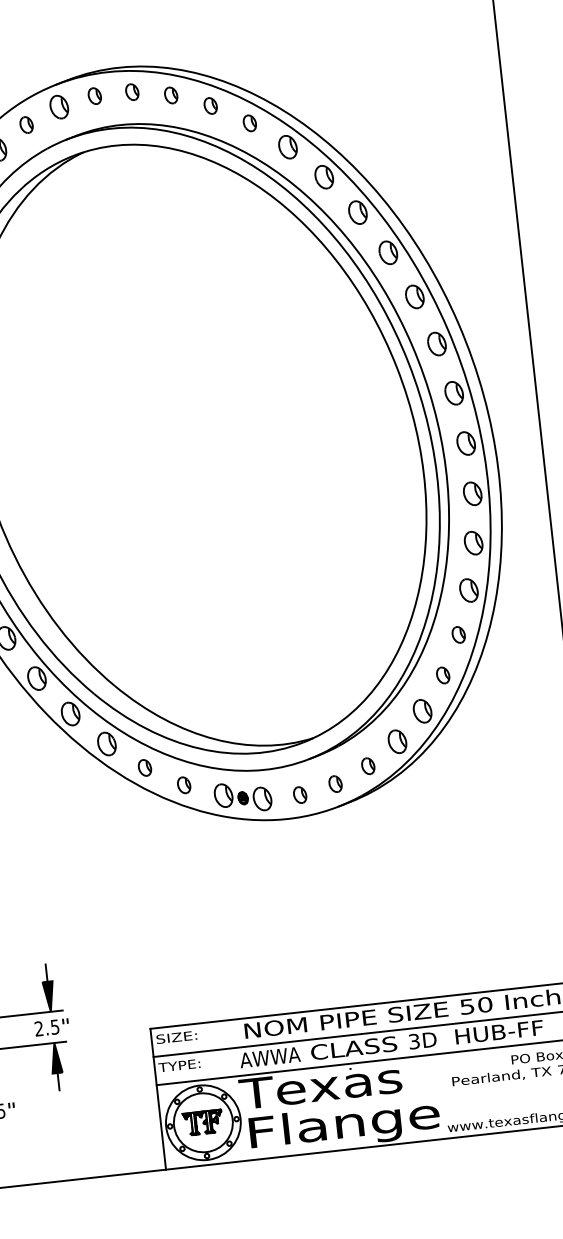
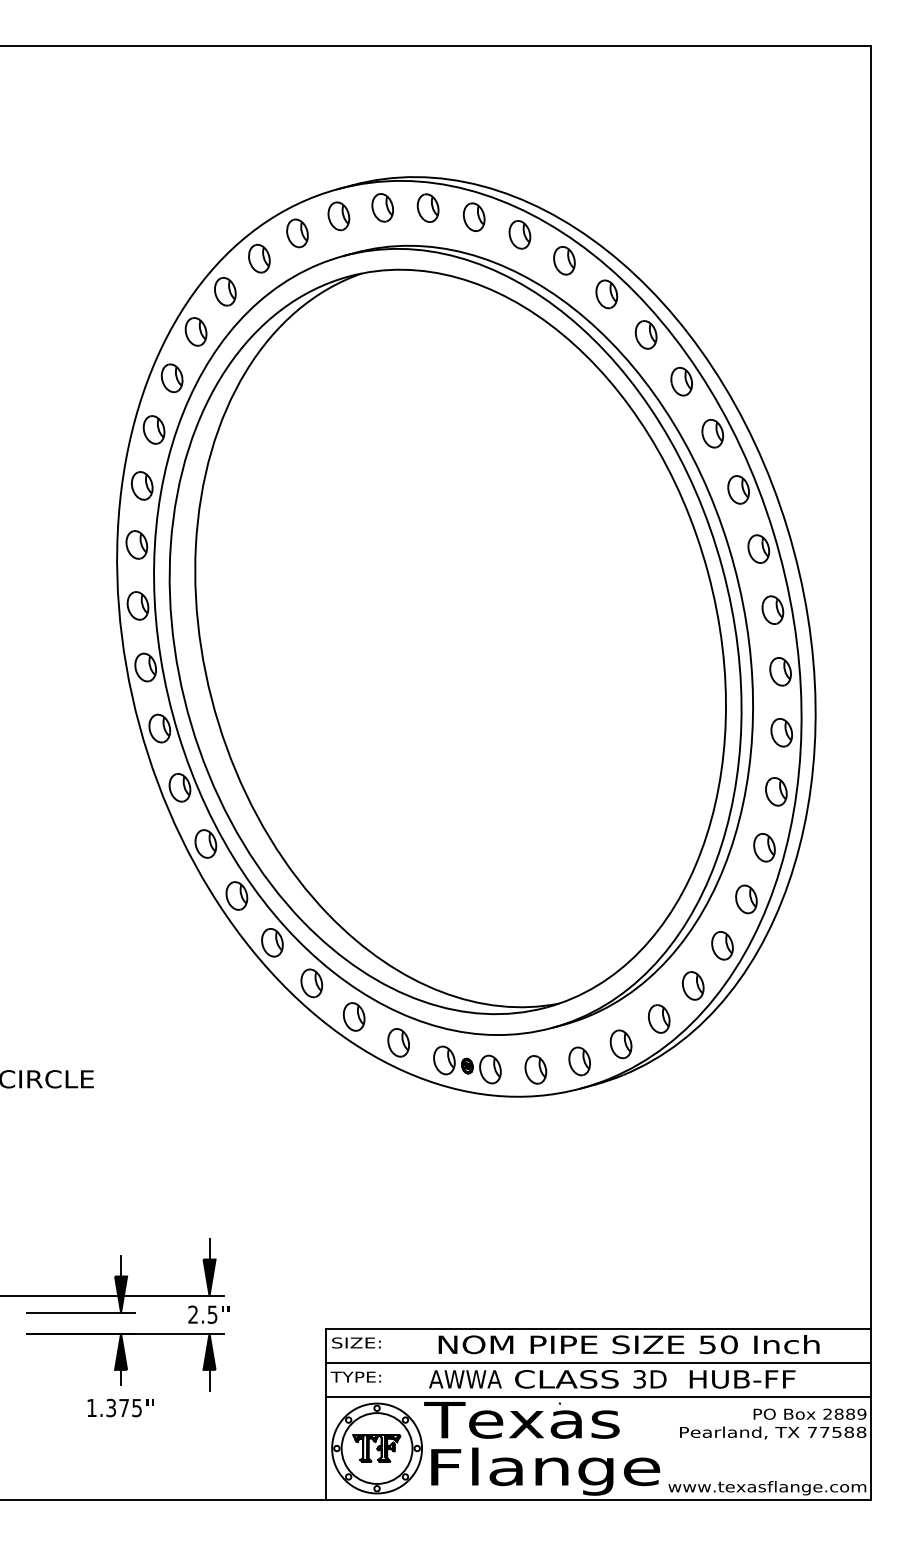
part: (131, 91) -> (427, 207), size x1.43
part: (94, 95) -> (382, 207), size x1.43
part: (170, 95) -> (473, 216), size x1.43
part: (210, 105) -> (519, 234), size x1.43
part: (249, 123) -> (564, 260), size x1.43
part: (26, 125) -> (297, 233), size x1.43
part: (458, 634) -> (746, 899), size x1.43
part: (443, 675) -> (722, 945), size x1.43
part: (367, 766) -> (620, 1044), size x1.43
part: (144, 767) -> (353, 1016), size x1.43
part: (335, 784) -> (579, 1061), size x1.43
part: (184, 785) -> (398, 1042), size x1.43
part: (299, 794) -> (535, 1069), size x1.43

